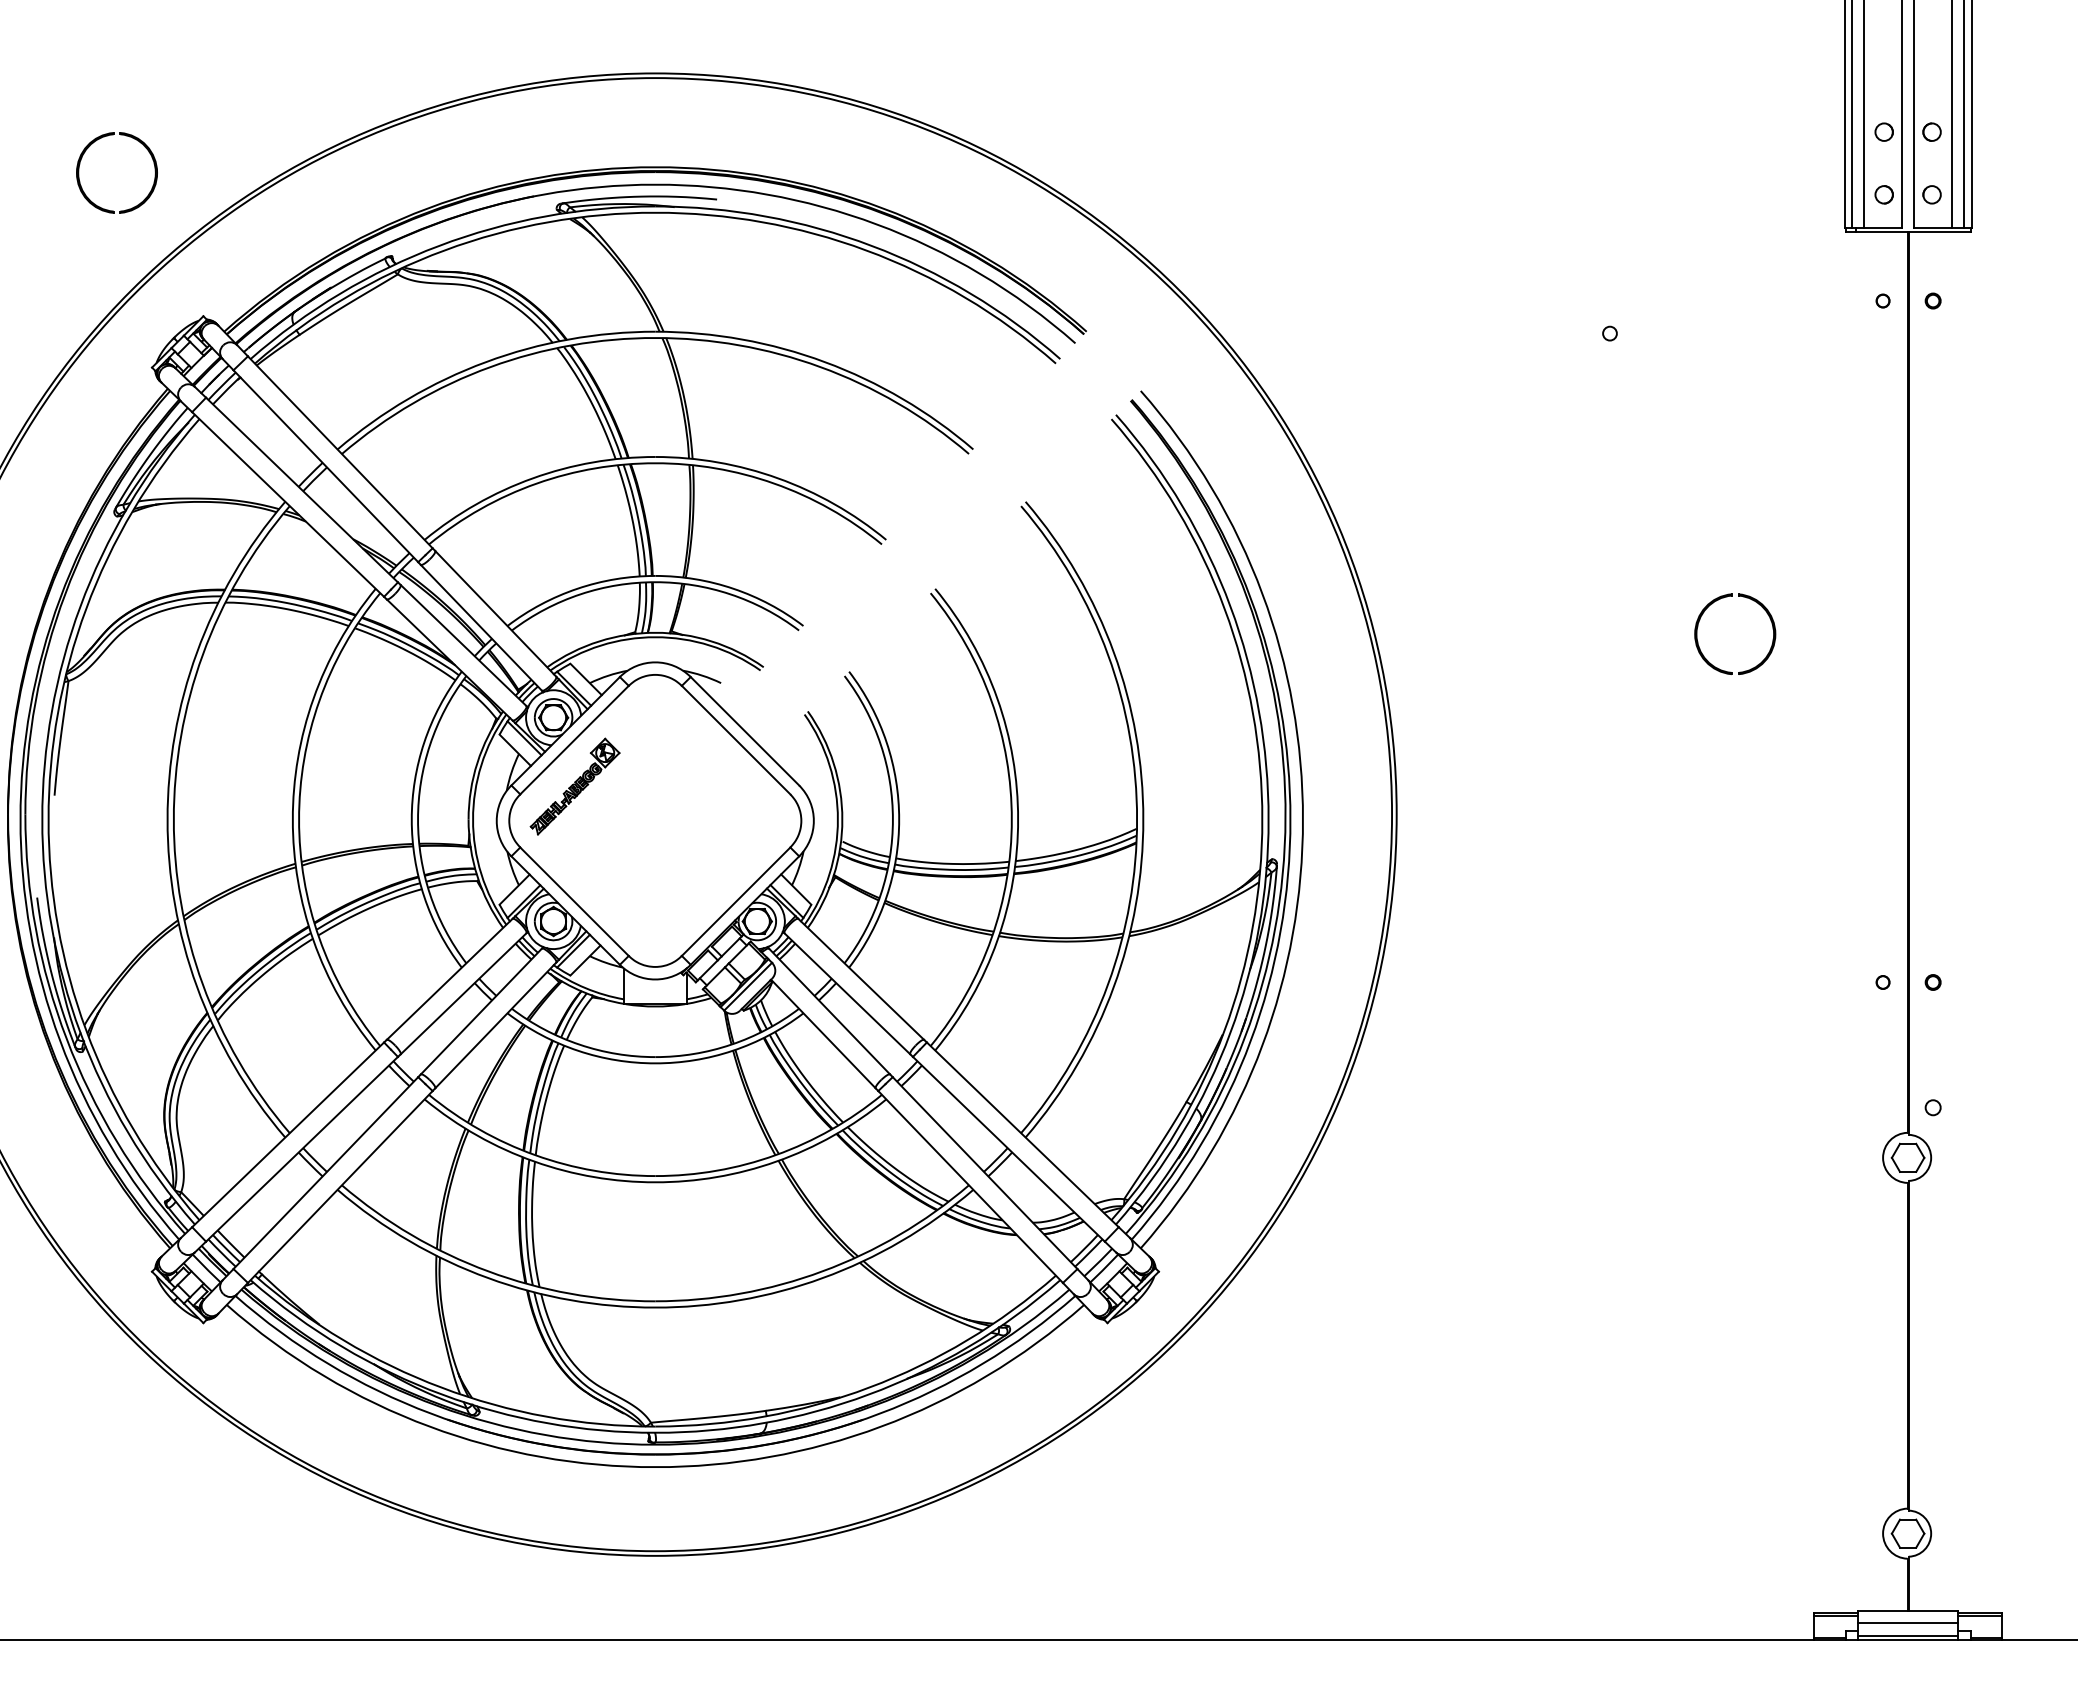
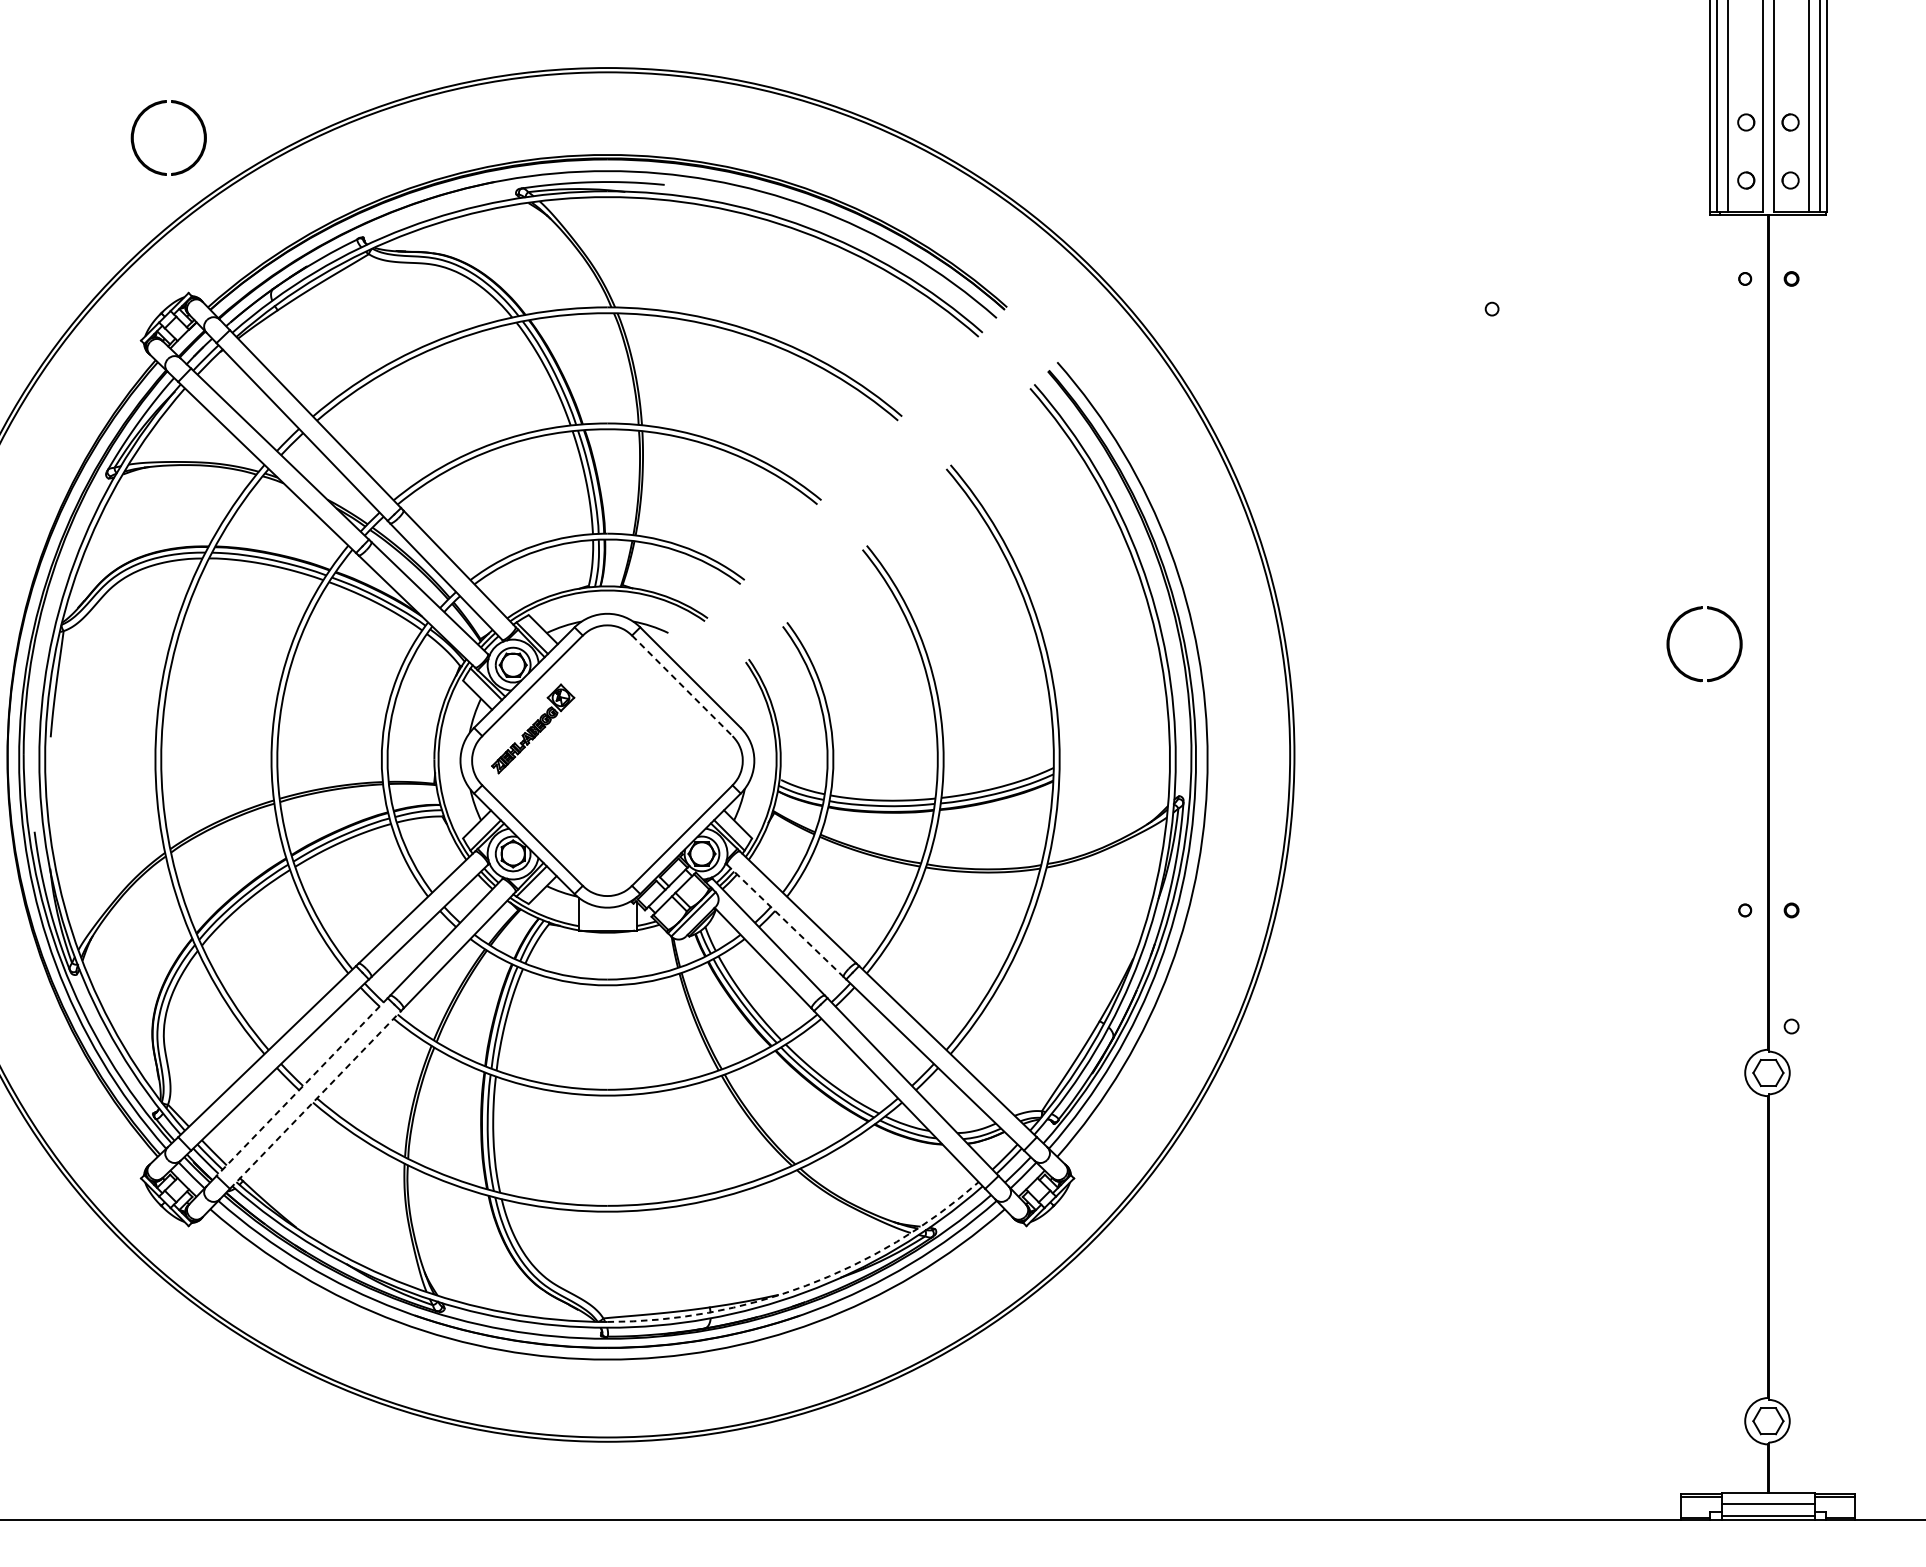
part: (90, 146) -> (144, 113), moved
part: (1751, 600) -> (1719, 612), moved
line: (736, 740) -> (682, 686), solid -> dashed
line: (847, 994) -> (785, 921), solid -> dashed
line: (325, 1173) -> (301, 1087), solid -> dashed
line: (340, 1186) -> (315, 1099), solid -> dashed
arc: (869, 1387) -> (805, 1285), solid -> dashed

